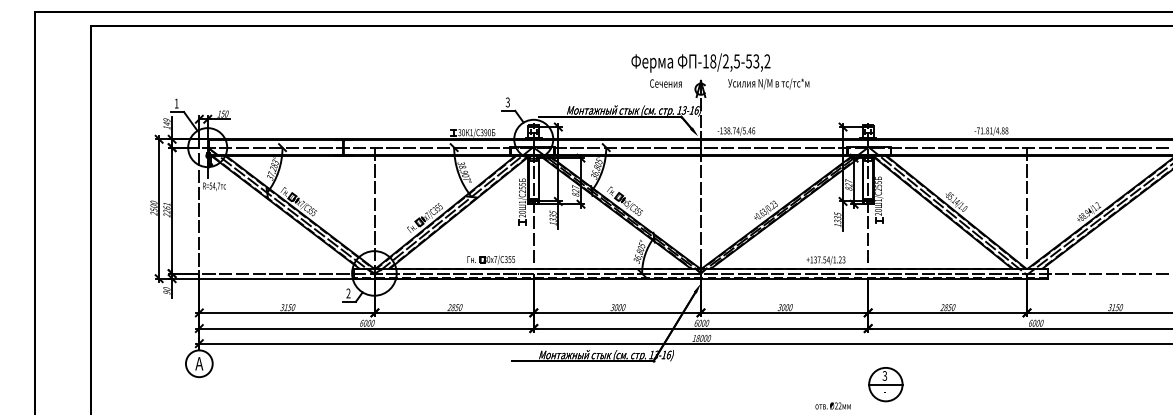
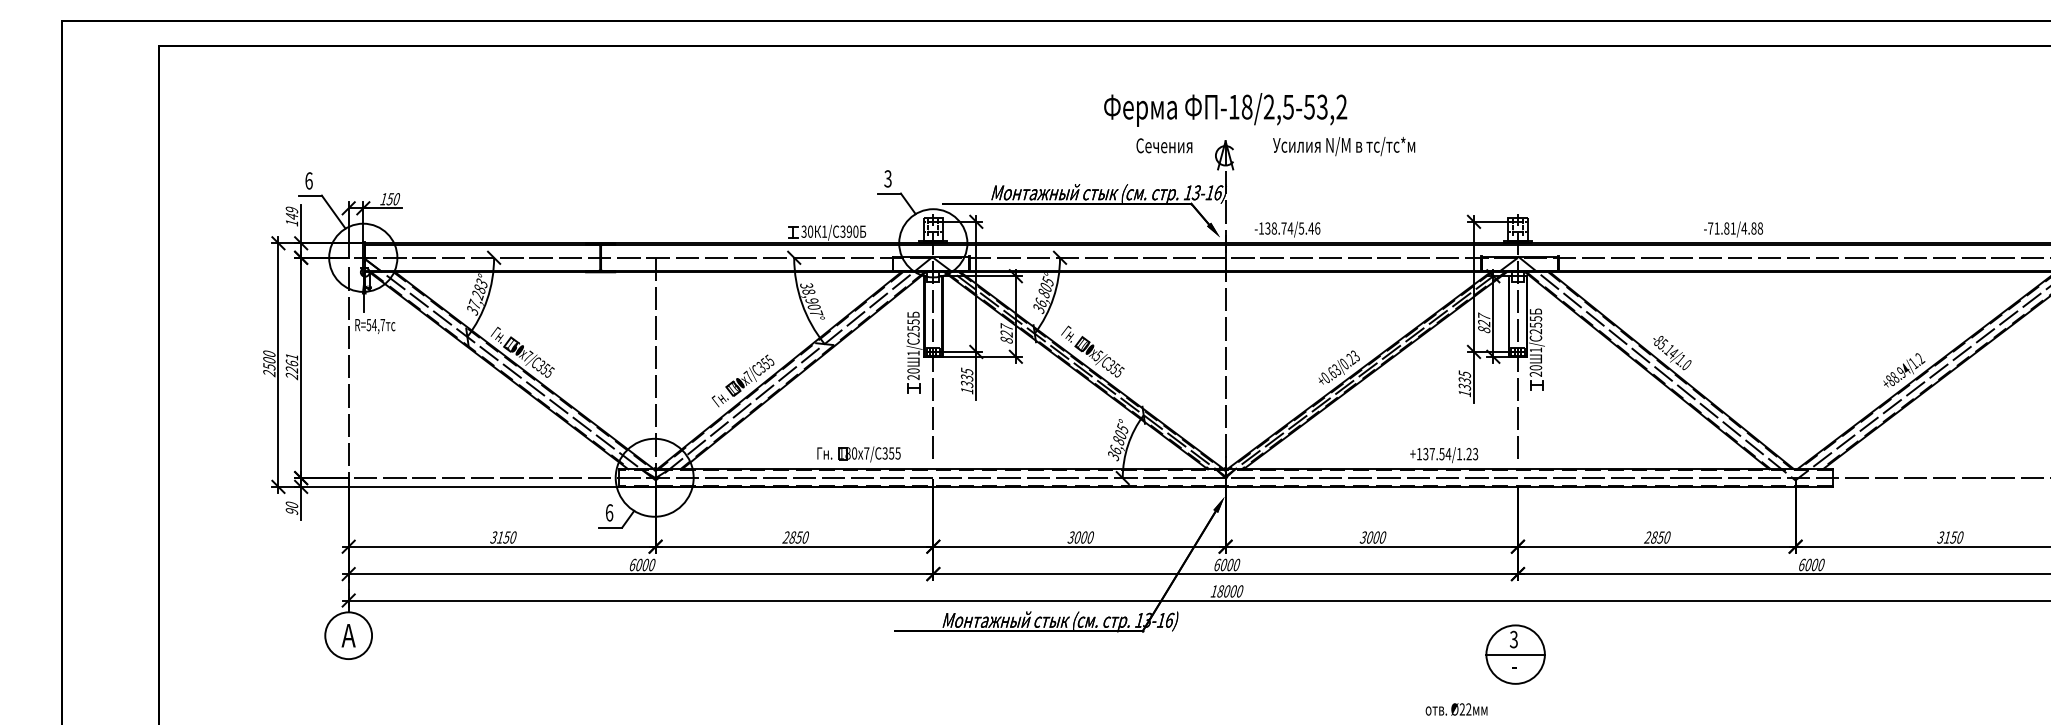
text: (176, 103) -> (308, 180), 1 -> 6
line: (1027, 202) -> (1796, 353), removed
text: (348, 293) -> (609, 512), 2 -> 6
part: (885, 384) -> (1514, 654), moved

